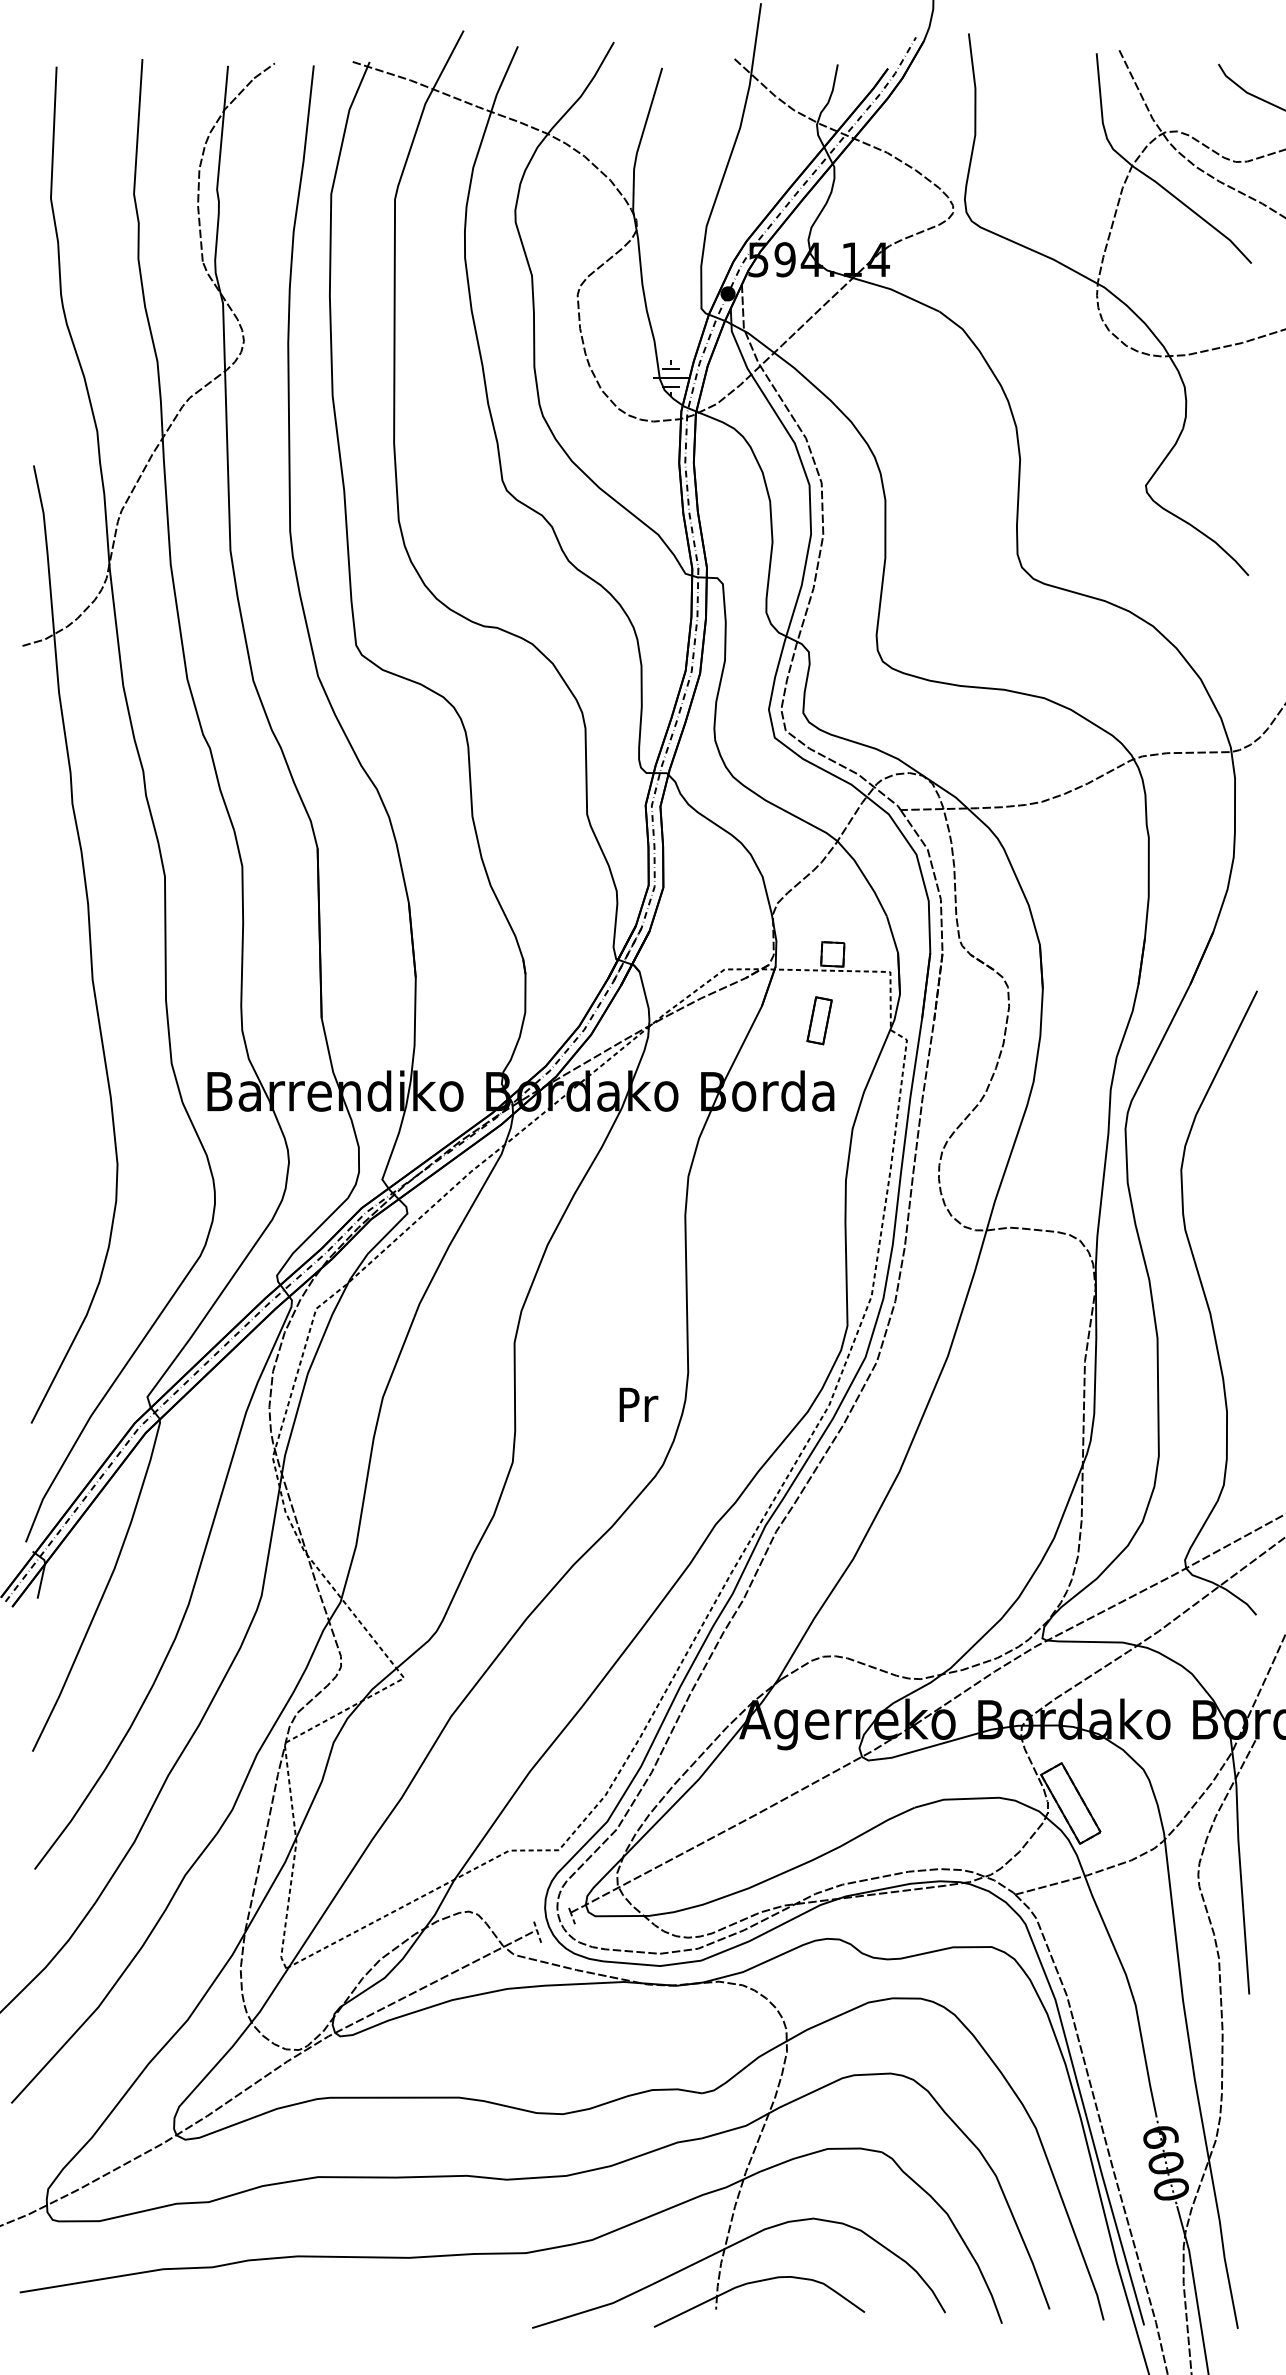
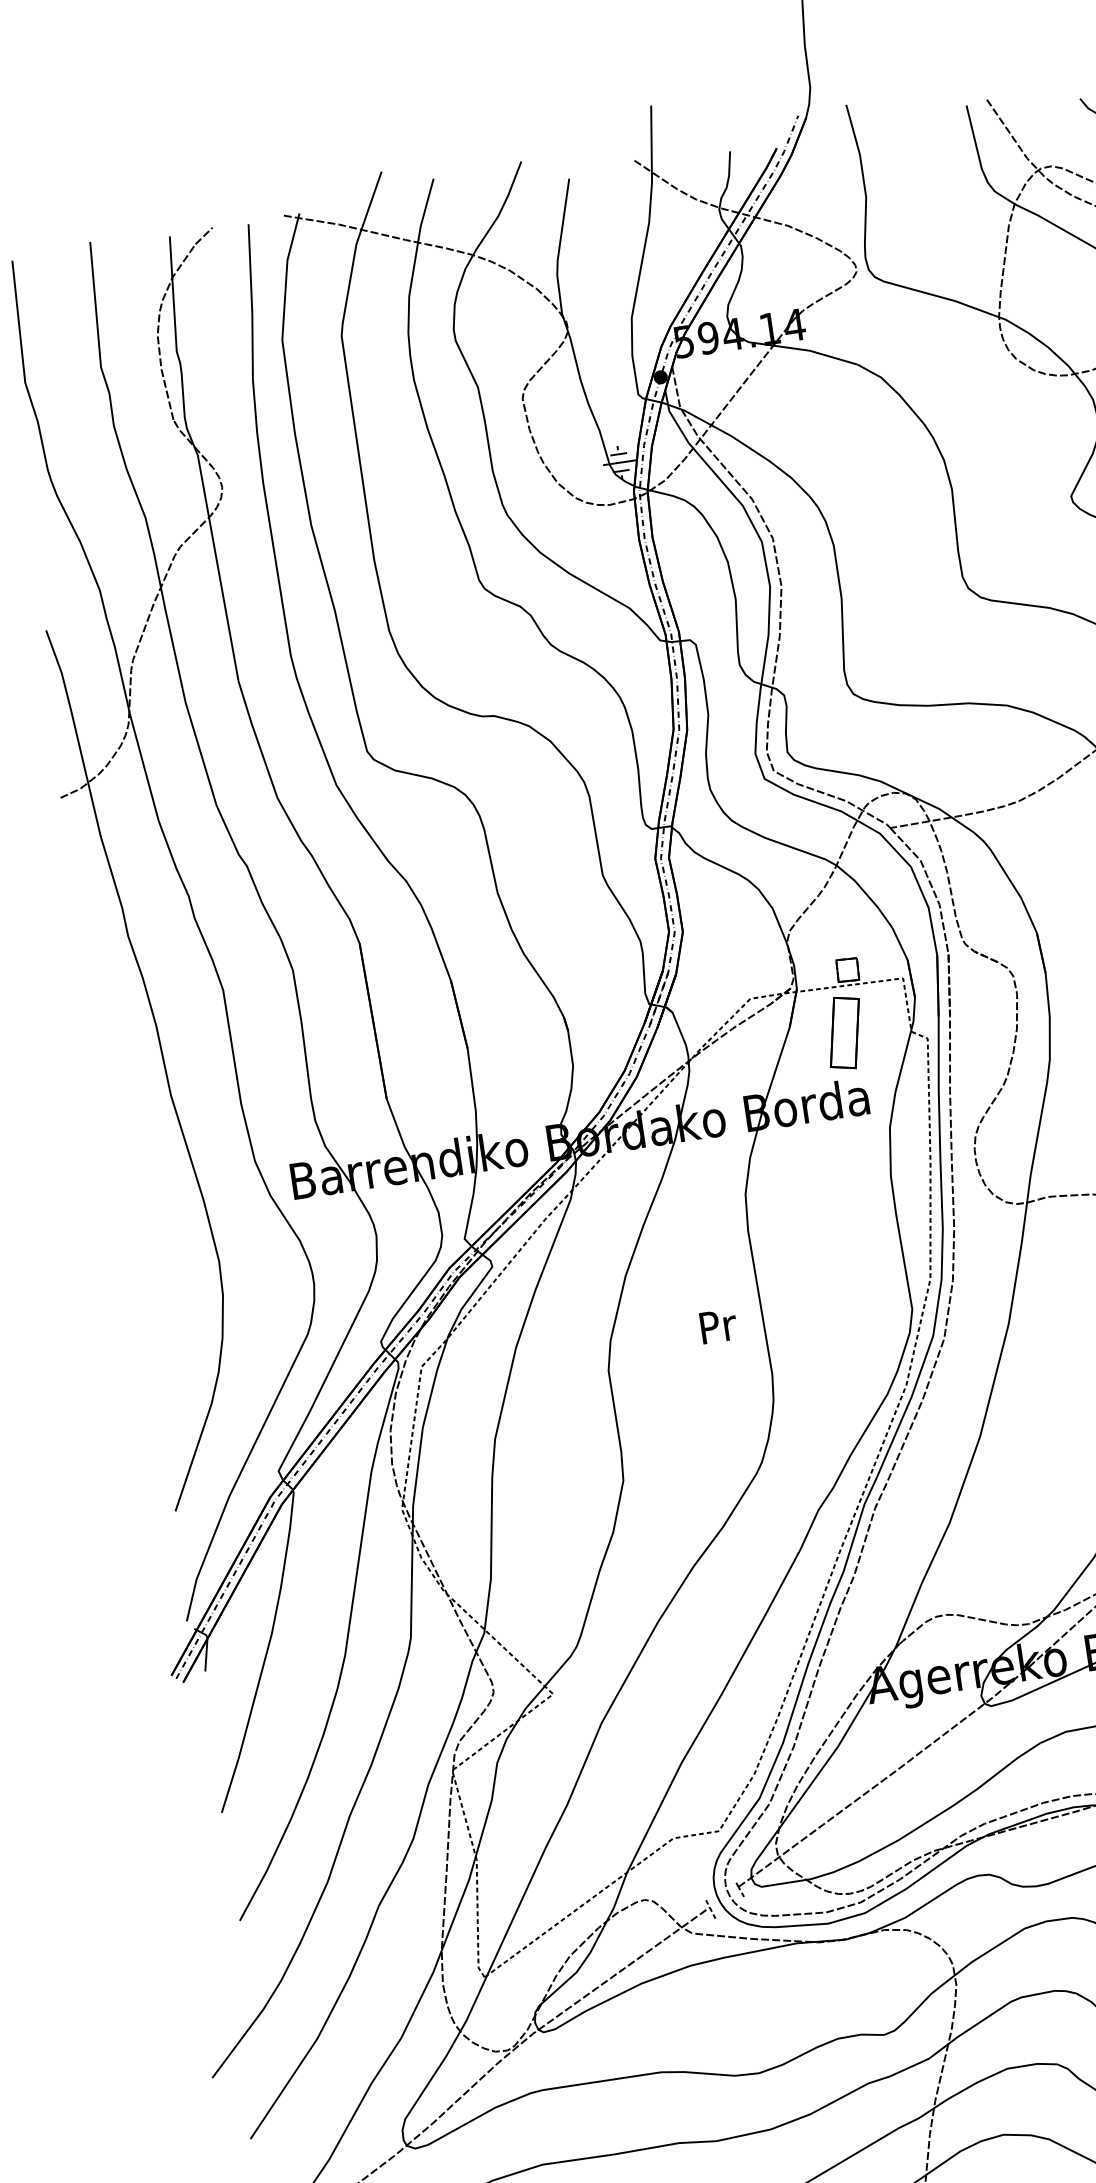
part: (819, 1020) -> (844, 1032), size x1.67
text: (638, 1404) -> (718, 1325), moved

